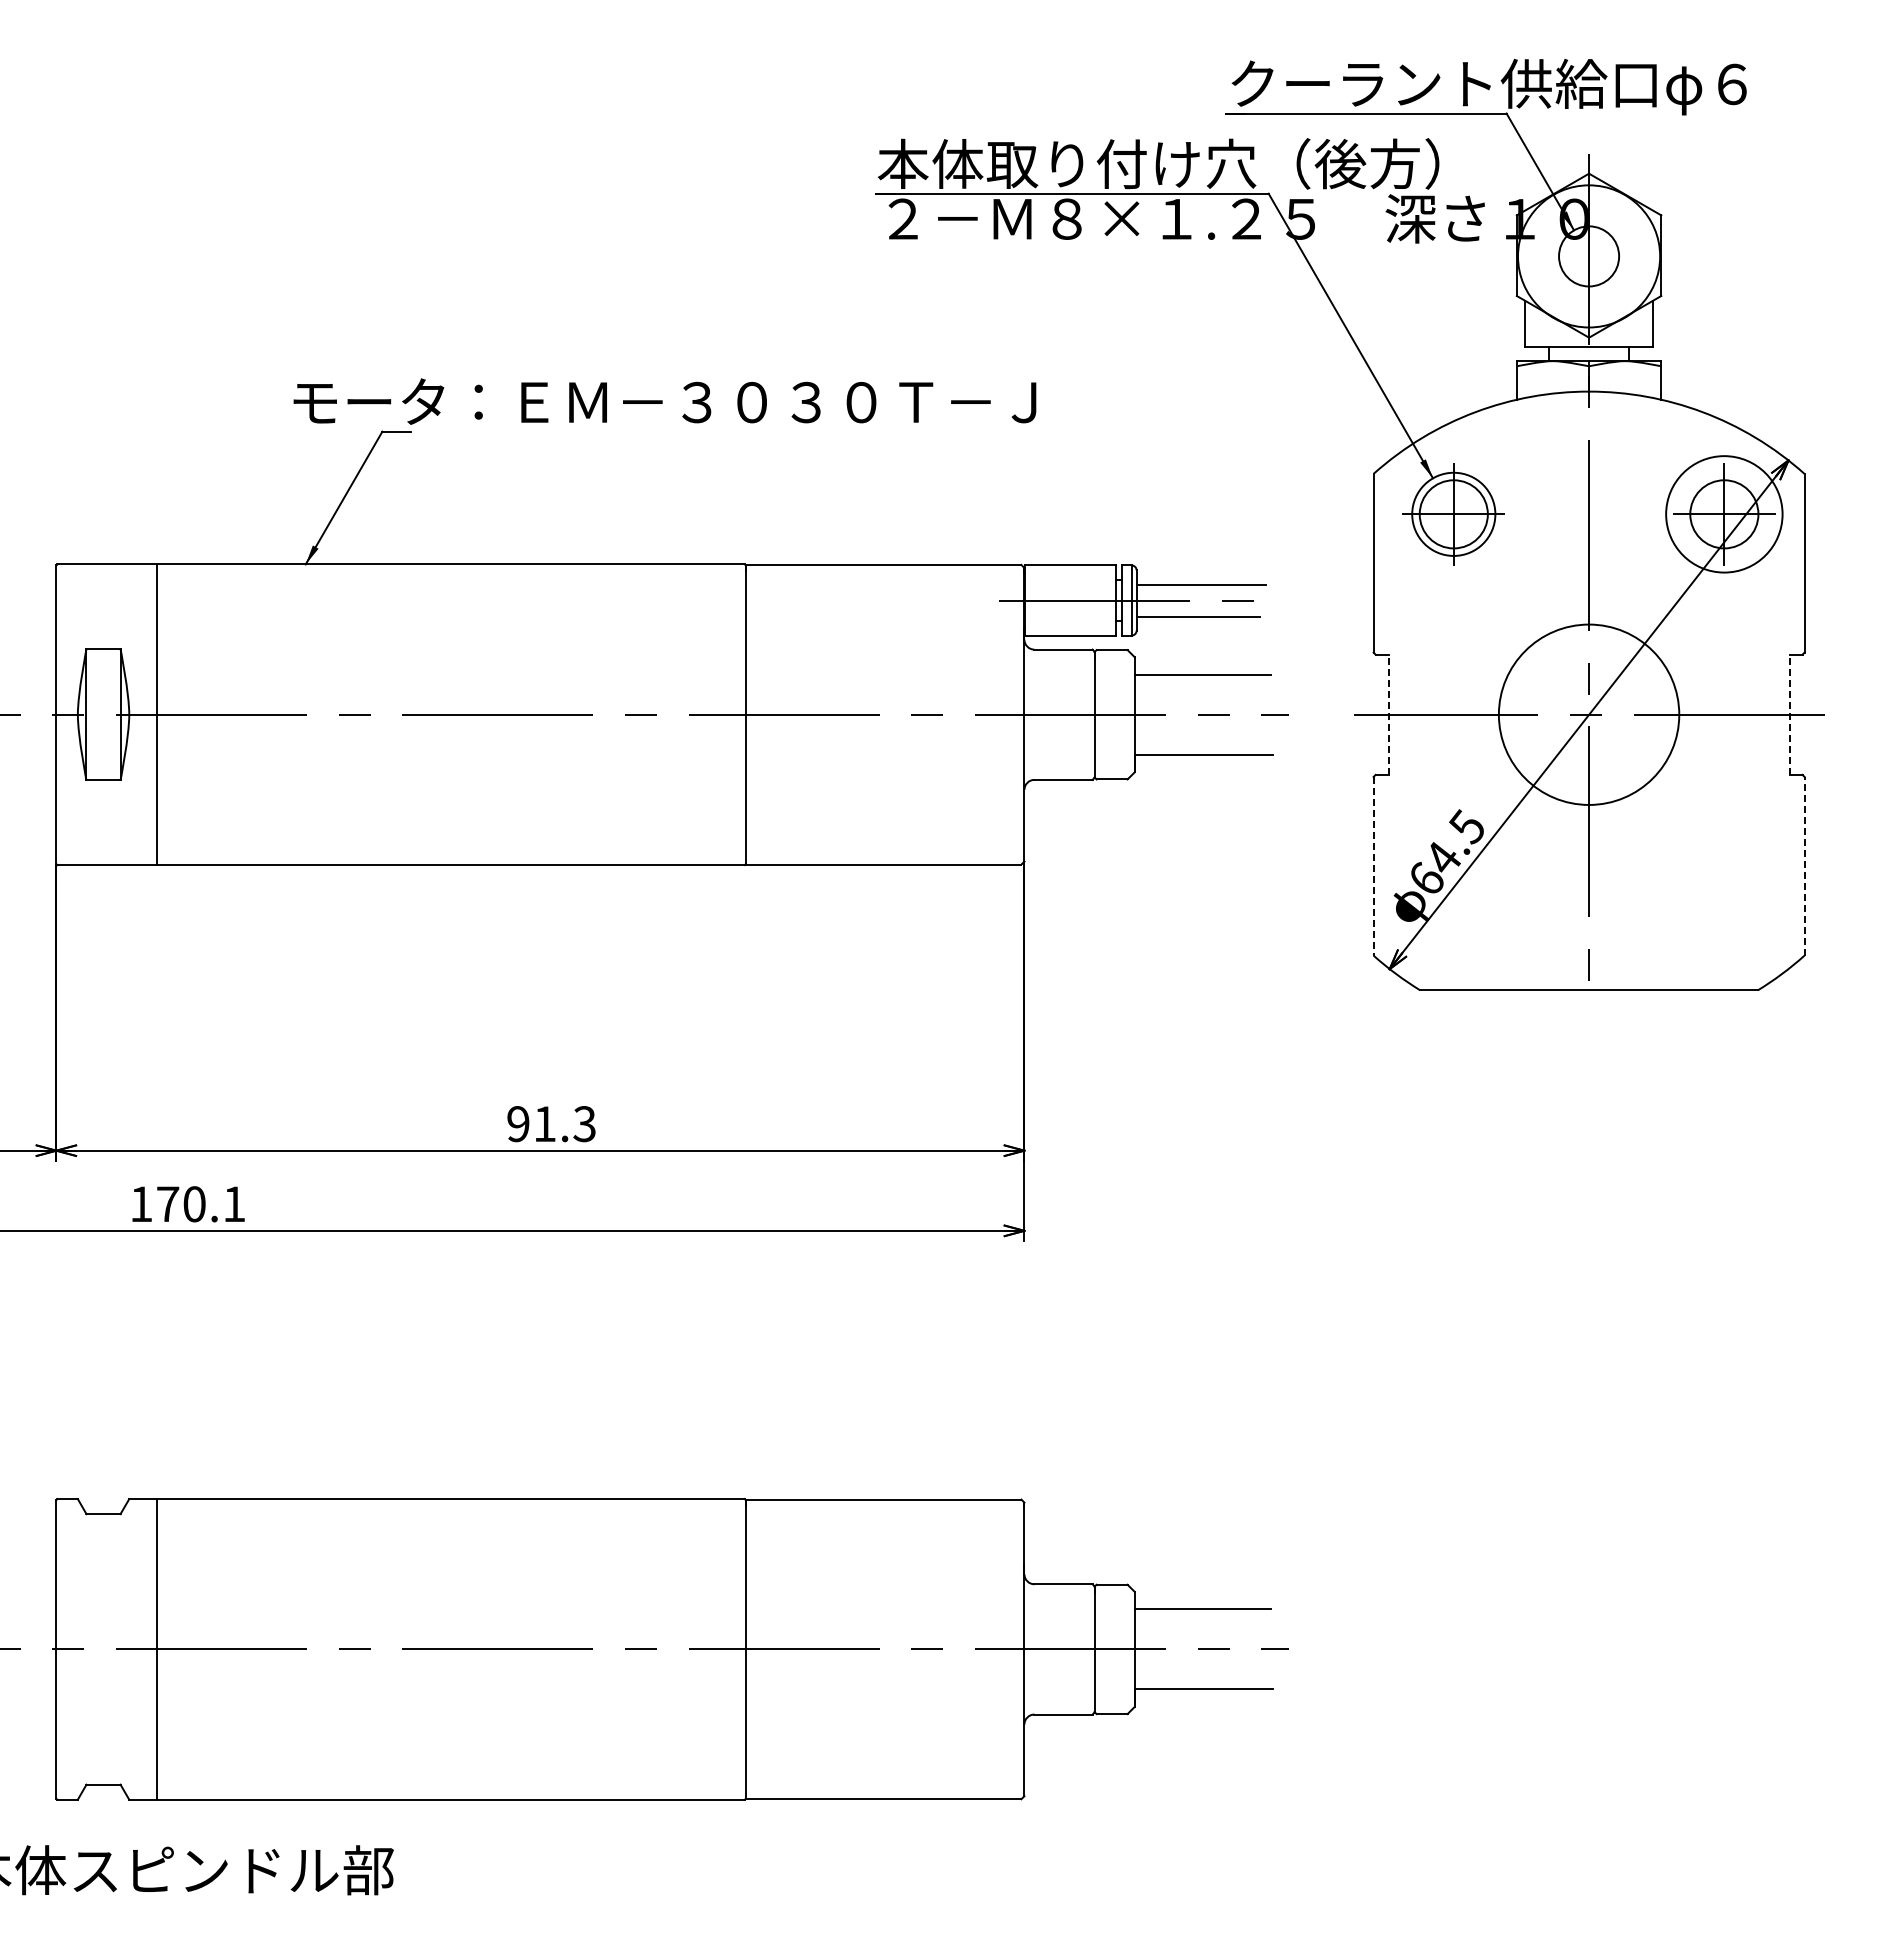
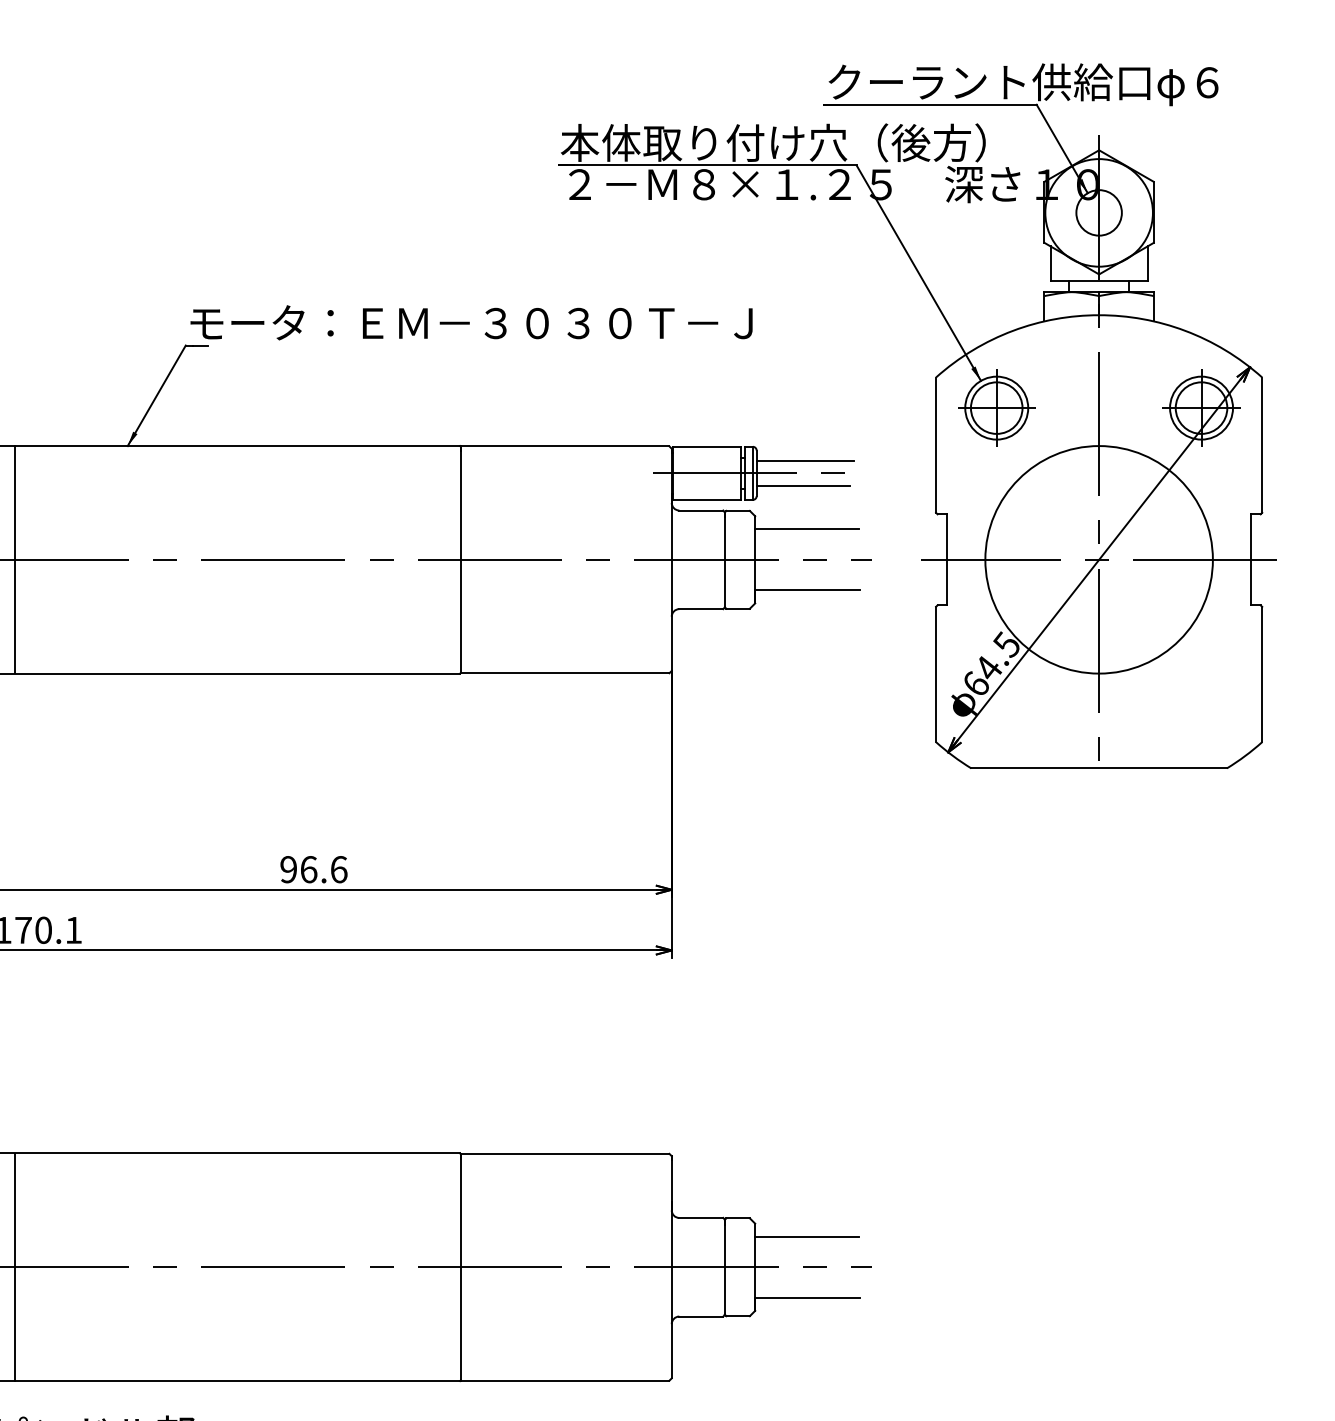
text: (664, 401) -> (471, 322), moved
circle: (1723, 513) -> (1200, 407), size x0.71
line: (1388, 714) -> (947, 559), dashed -> solid
circle: (1588, 714) -> (1098, 559), size x1.67
line: (1789, 714) -> (1250, 559), dashed -> solid
line: (1804, 865) -> (1262, 673), dashed -> solid
line: (1373, 866) -> (935, 674), dashed -> solid
text: (565, 1124) -> (324, 869), 91.3 -> 96.6

